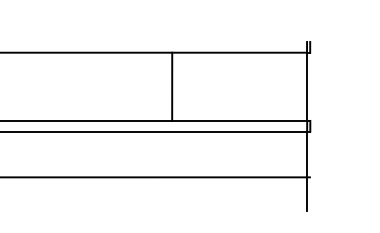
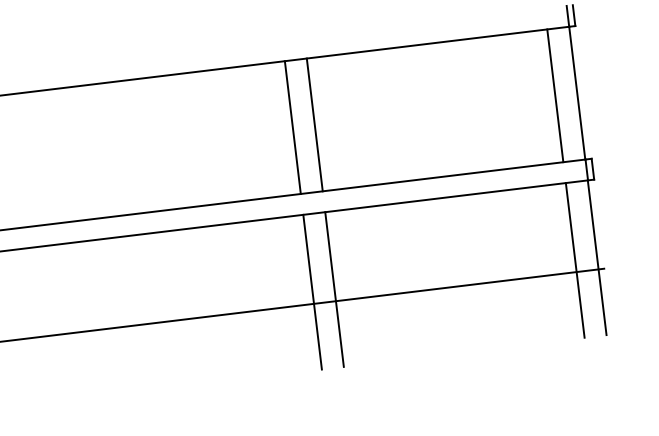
line: (160, 86) -> (291, 127), added
line: (295, 86) -> (554, 95), added
line: (160, 171) -> (311, 292), added
line: (172, 171) -> (335, 289), added
line: (295, 171) -> (574, 260), added

